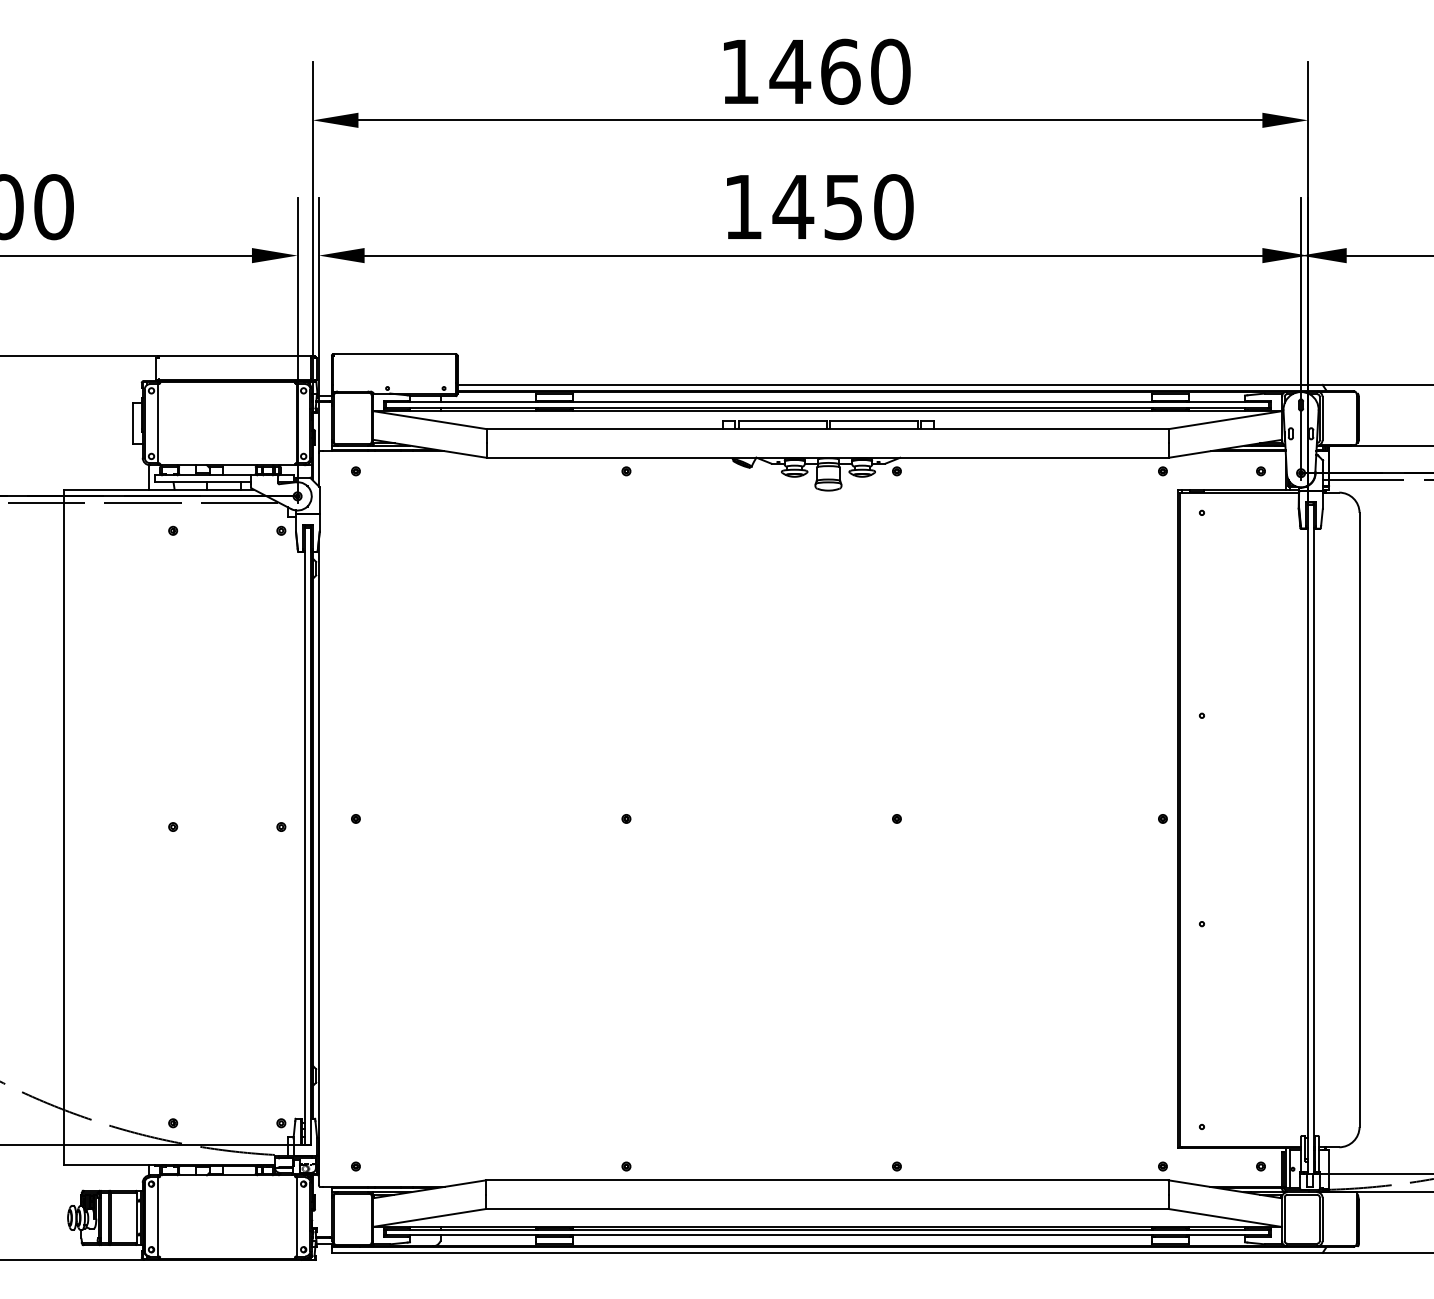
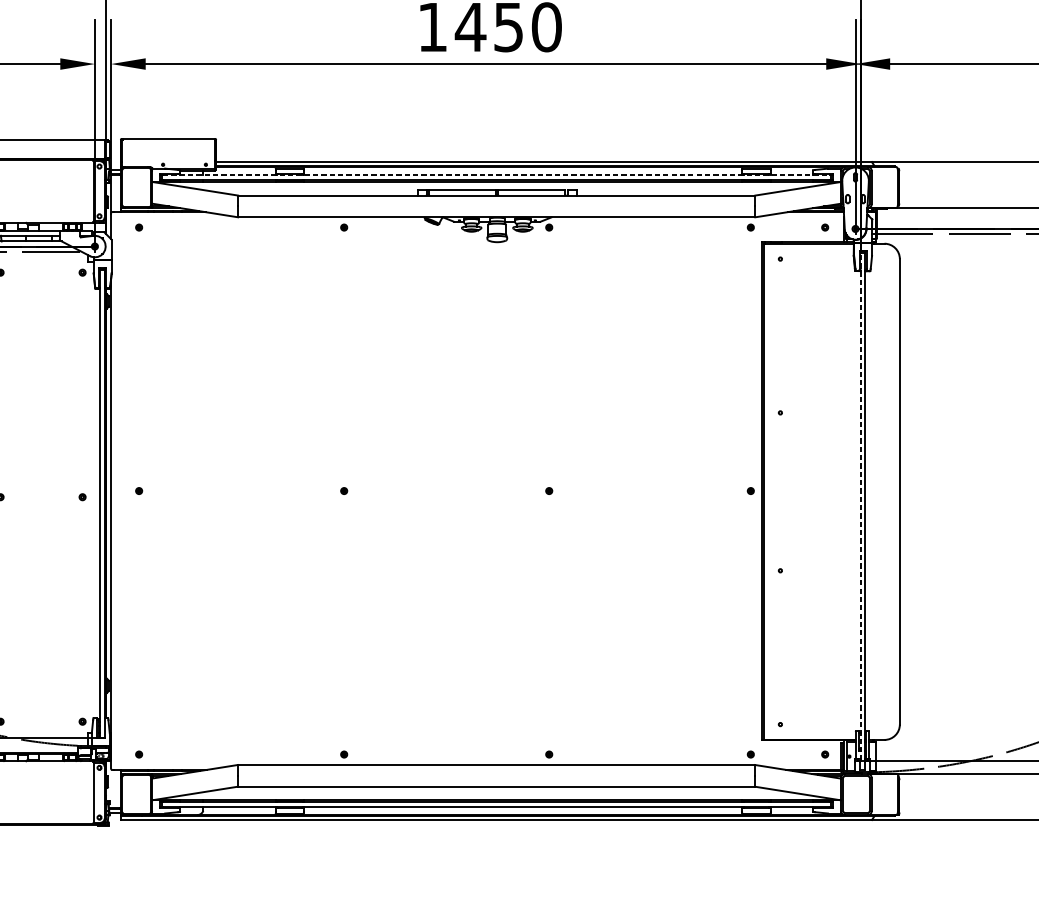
line: (828, 402) -> (497, 175), solid -> dashed
line: (1308, 839) -> (861, 506), solid -> dashed

